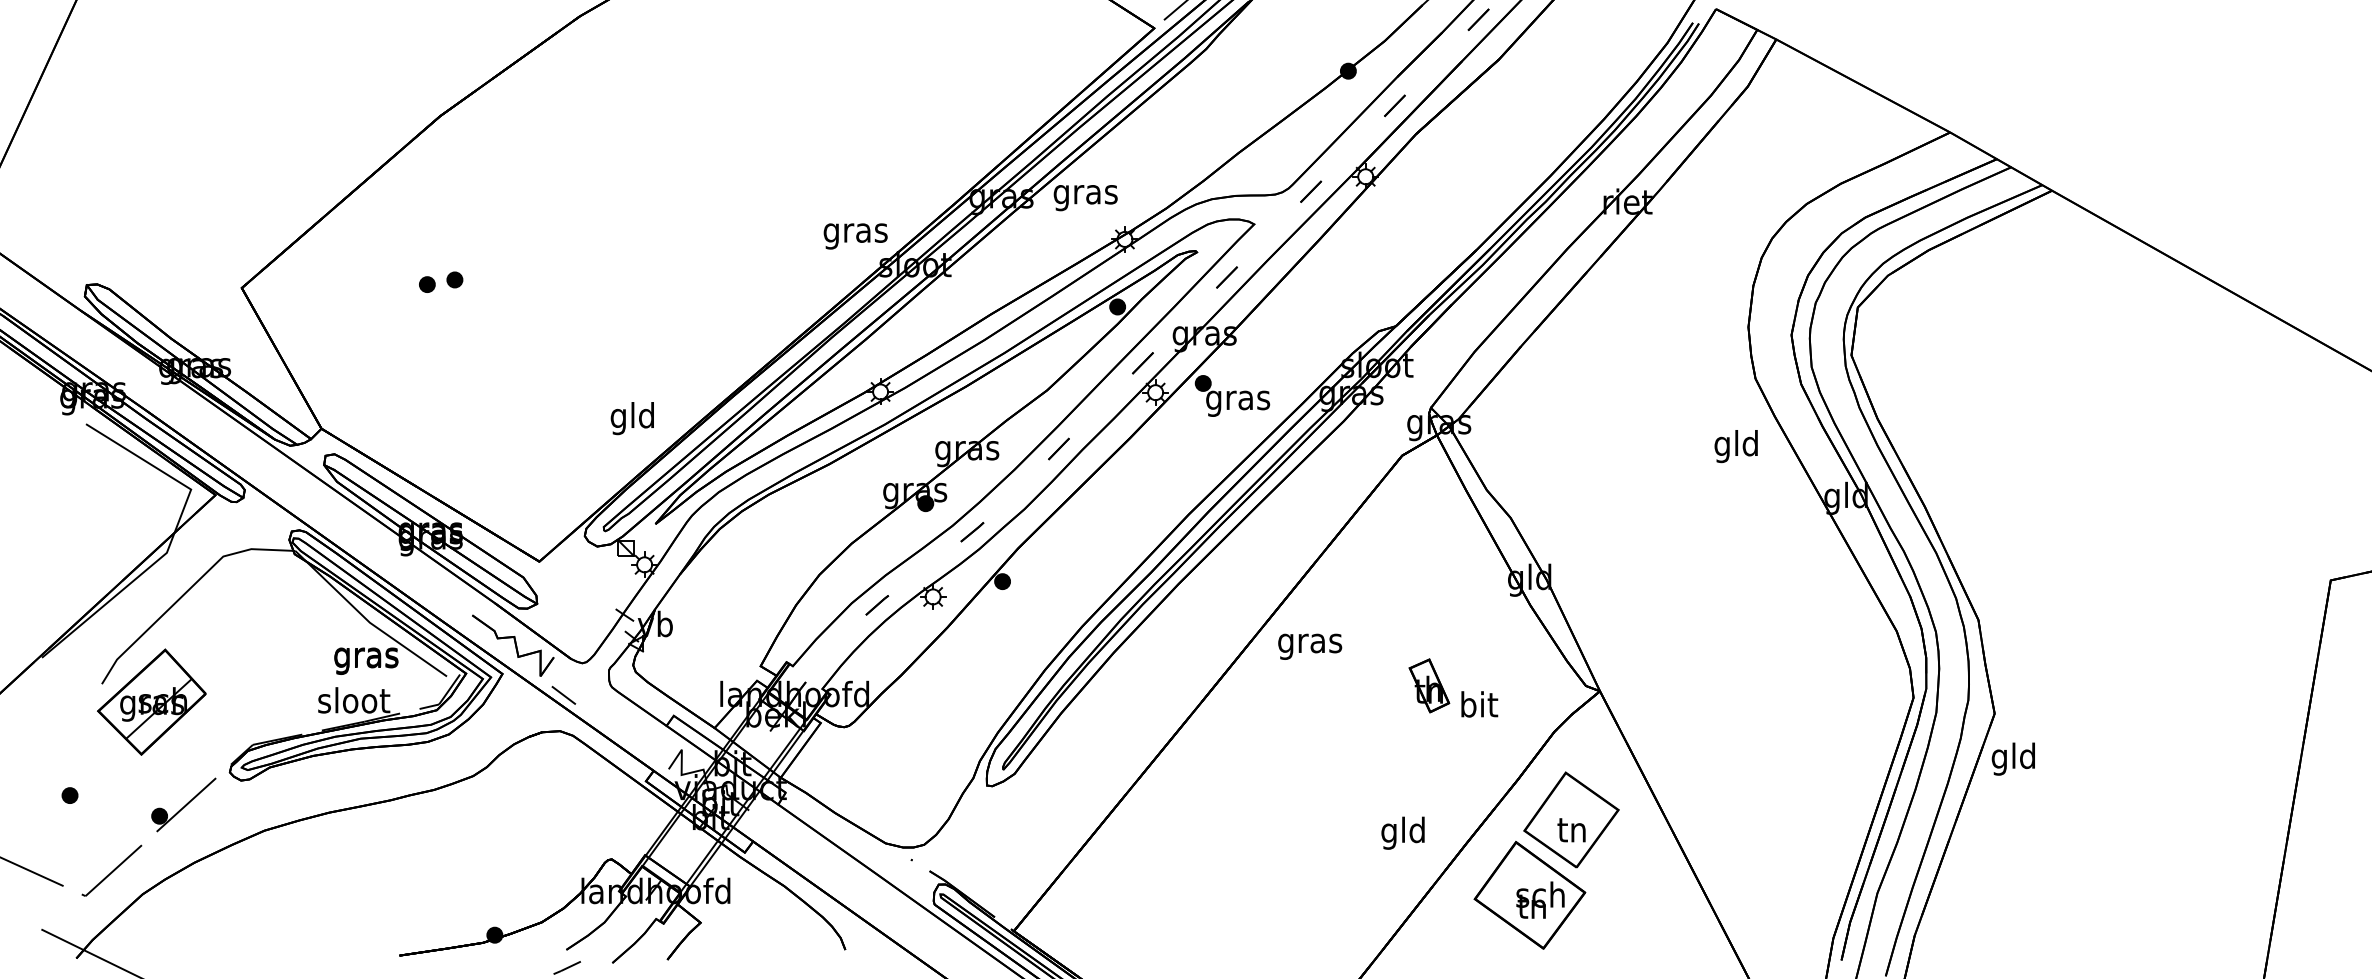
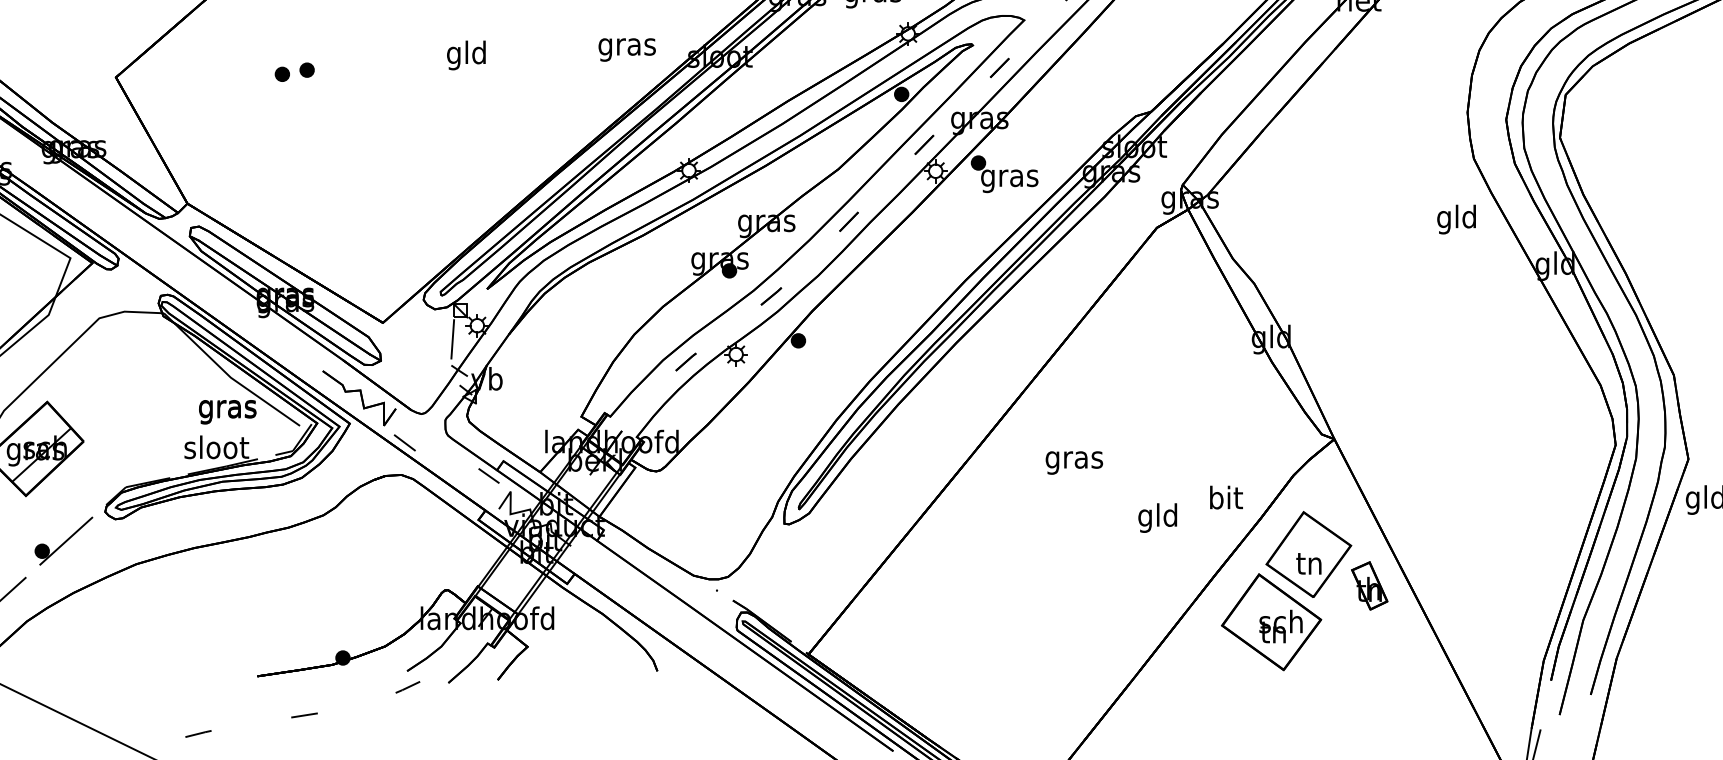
text: (855, 236) -> (627, 50), moved
text: (631, 418) -> (465, 55), moved
line: (616, 579) -> (452, 338), added
text: (1310, 646) -> (1074, 462), moved
part: (1429, 685) -> (1369, 585), moved
text: (1479, 704) -> (1226, 497), moved
line: (657, 732) -> (488, 476), added
text: (1402, 832) -> (1157, 517), moved

